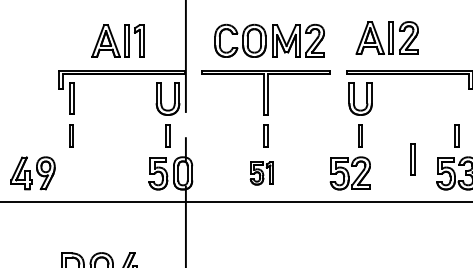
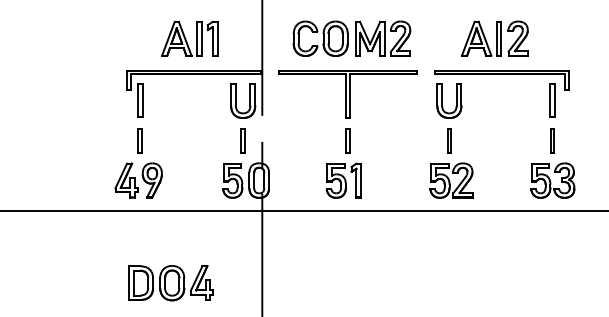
part: (386, 37) -> (494, 38), moved
part: (413, 159) -> (552, 100), moved
part: (32, 173) -> (138, 180), moved
part: (261, 173) -> (343, 180), size x1.43
part: (350, 173) -> (451, 180), moved

